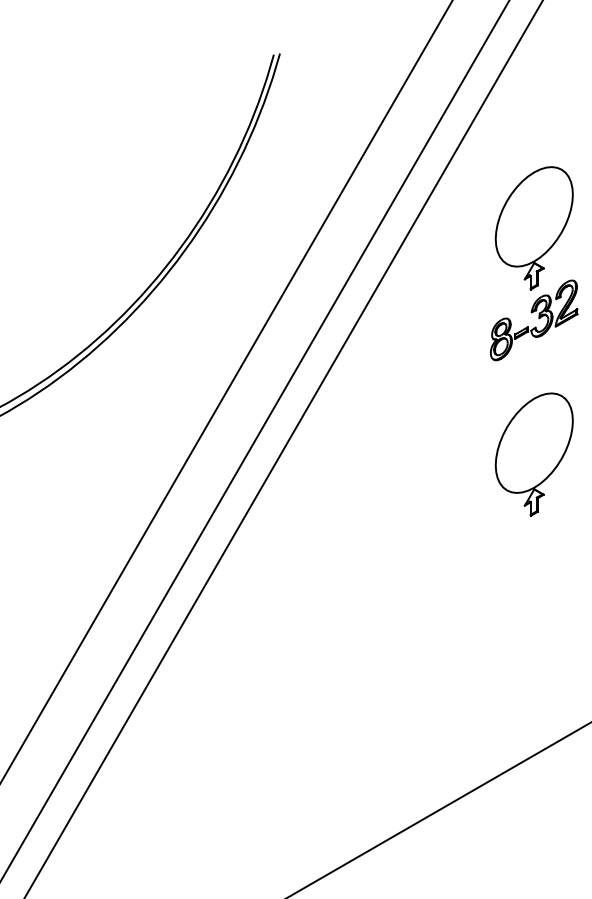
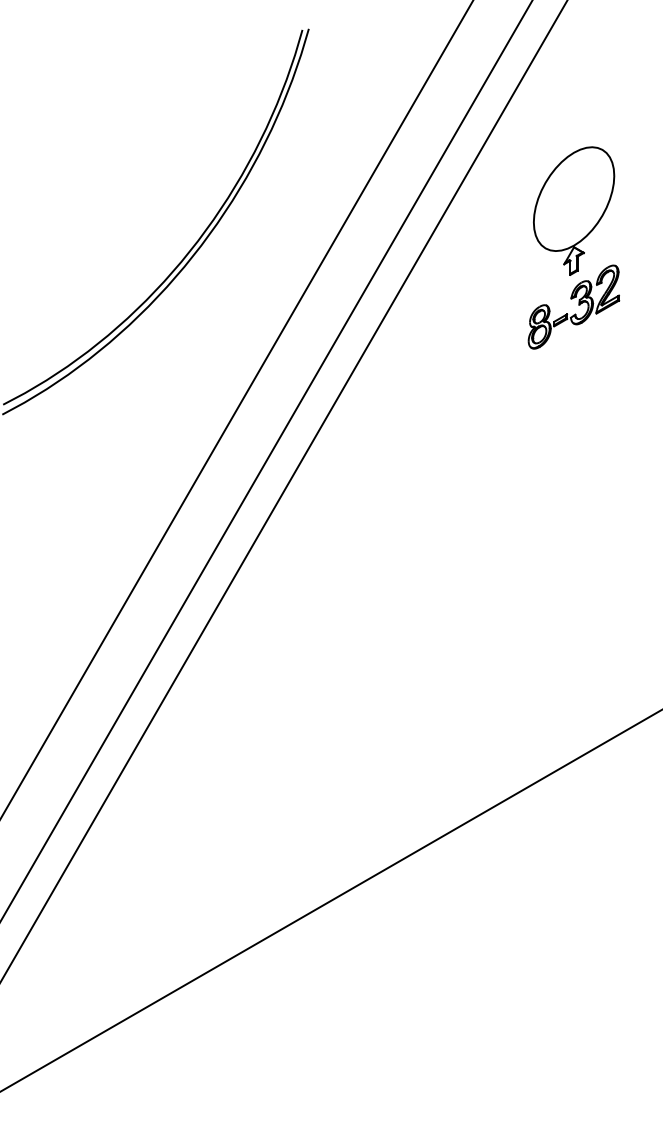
part: (534, 454) -> (574, 446), removed

